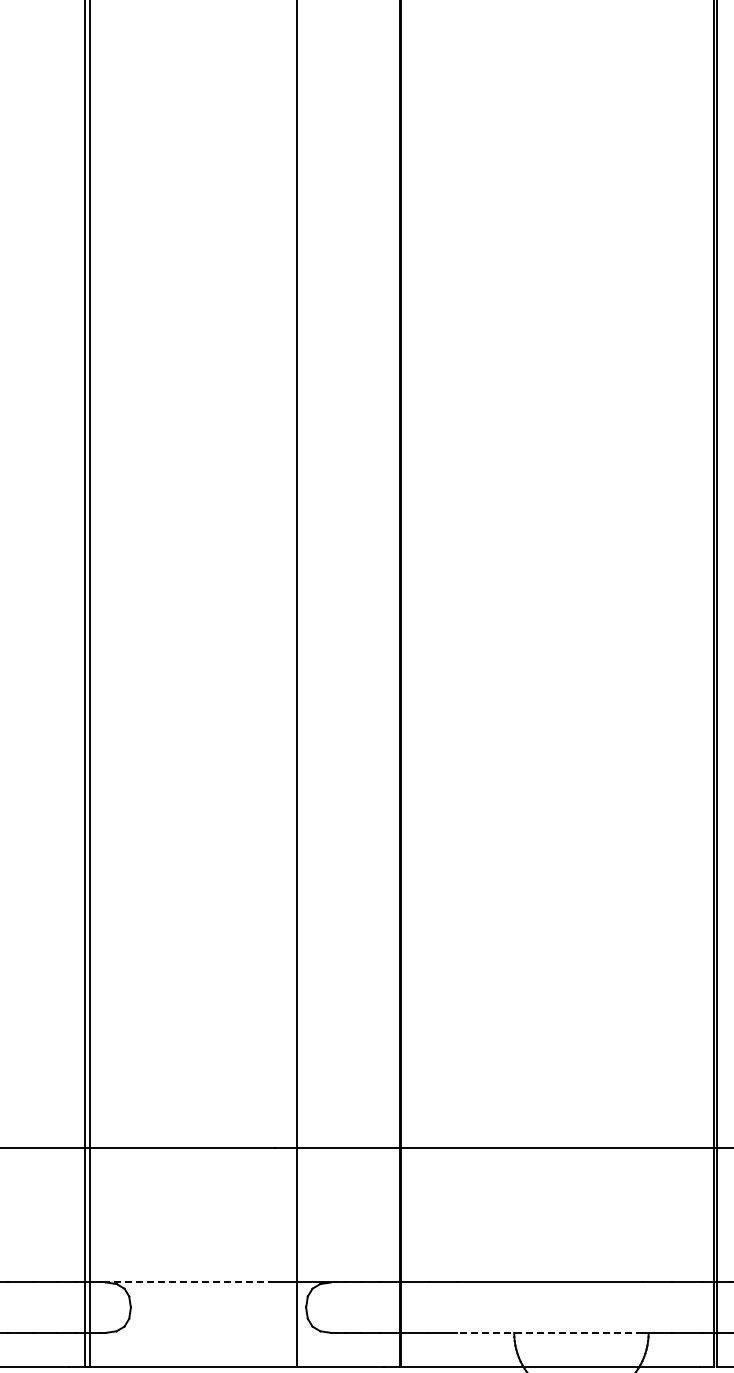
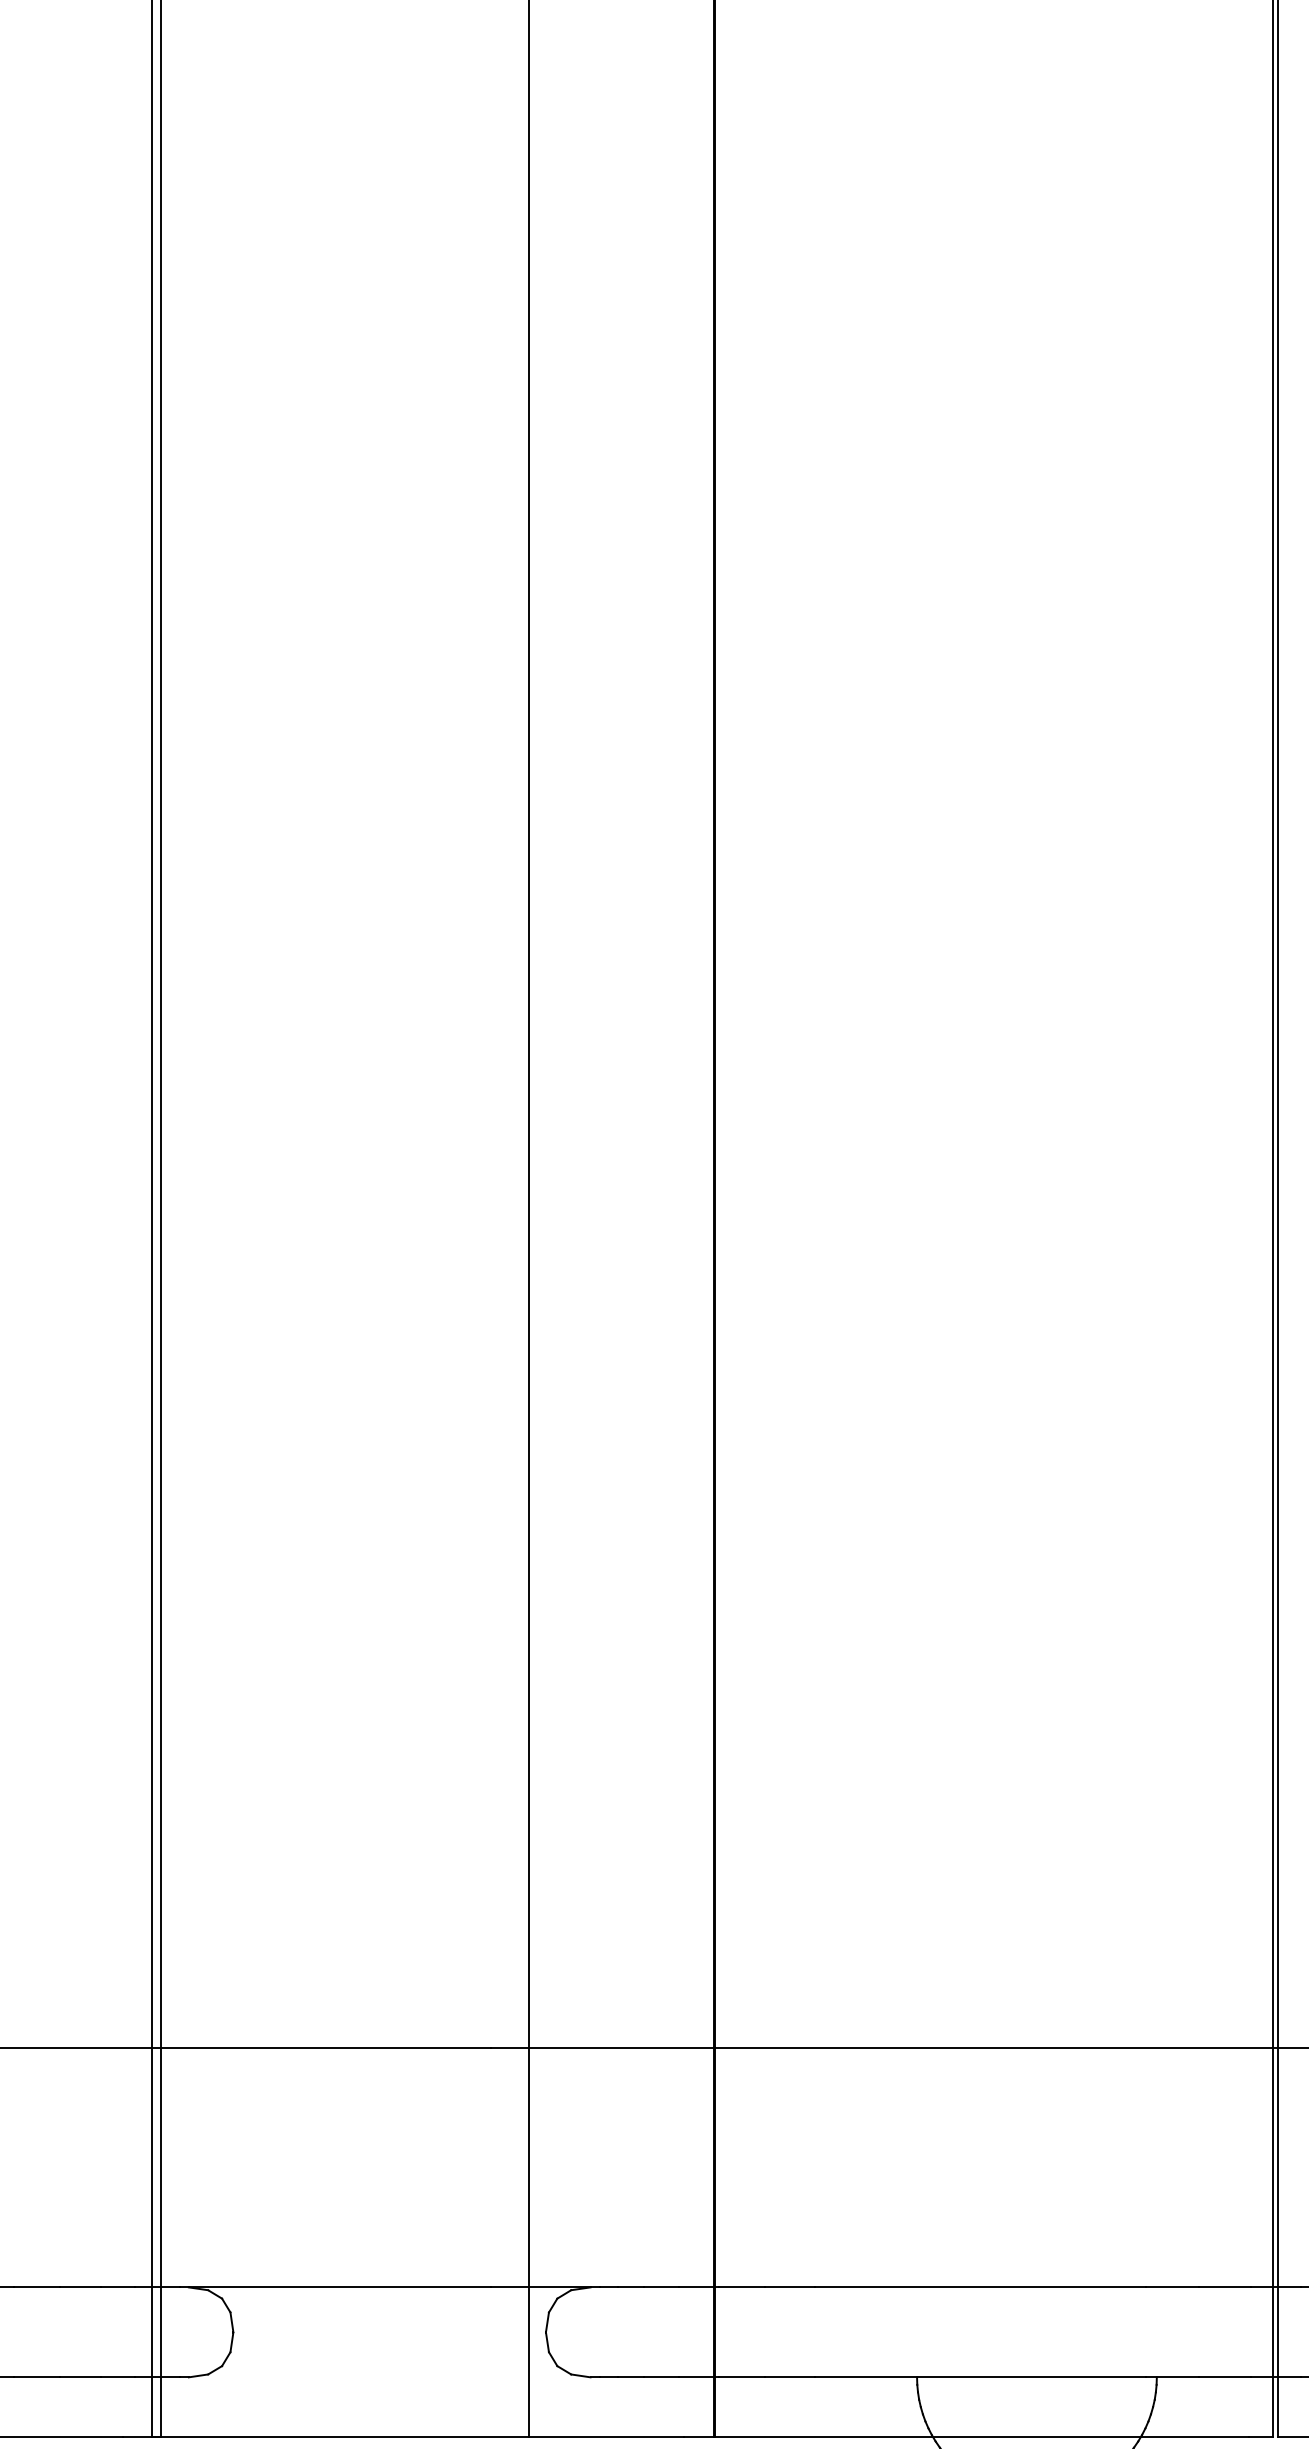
line: (190, 1282) -> (339, 2287), dashed -> solid
line: (549, 1332) -> (979, 2376), dashed -> solid

